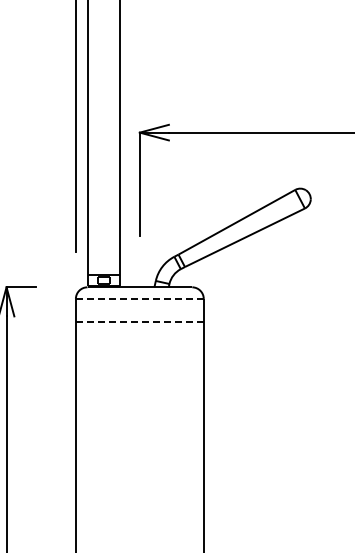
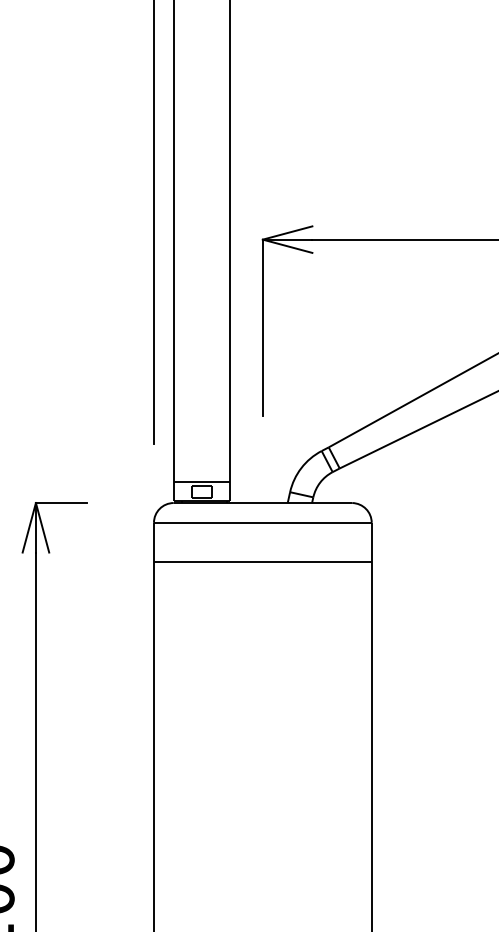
line: (139, 298) -> (262, 522), dashed -> solid
line: (139, 322) -> (262, 562), dashed -> solid

